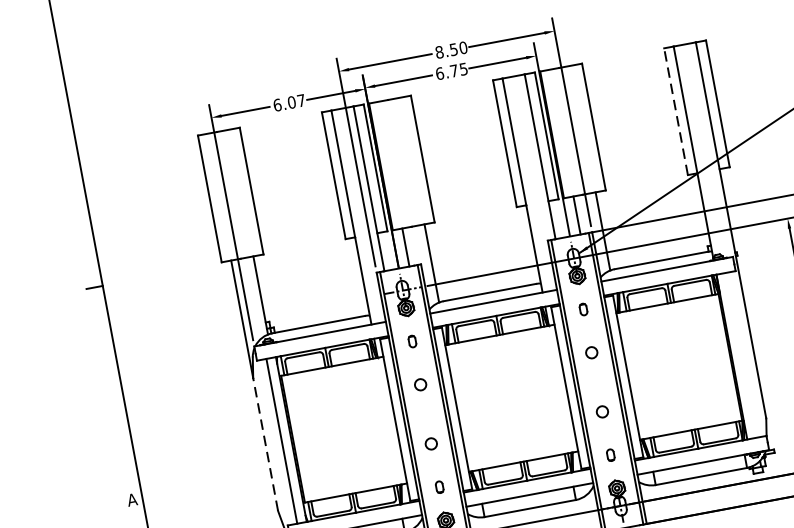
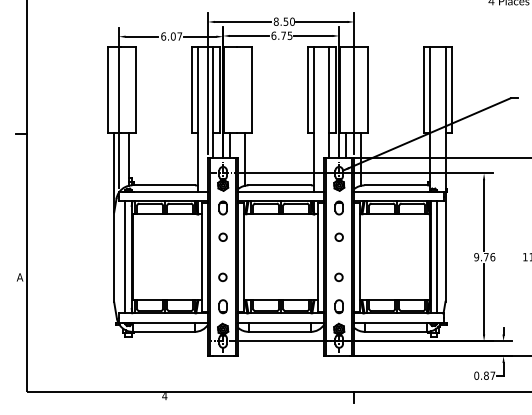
line: (676, 111) -> (424, 89), dashed -> solid
part: (582, 308) -> (338, 207), size x1.67
part: (411, 340) -> (222, 207), size x1.67
line: (740, 355) -> (436, 257), added
line: (265, 443) -> (114, 256), dashed -> solid
part: (609, 454) -> (338, 306), size x1.67
part: (438, 486) -> (222, 306), size x1.67

